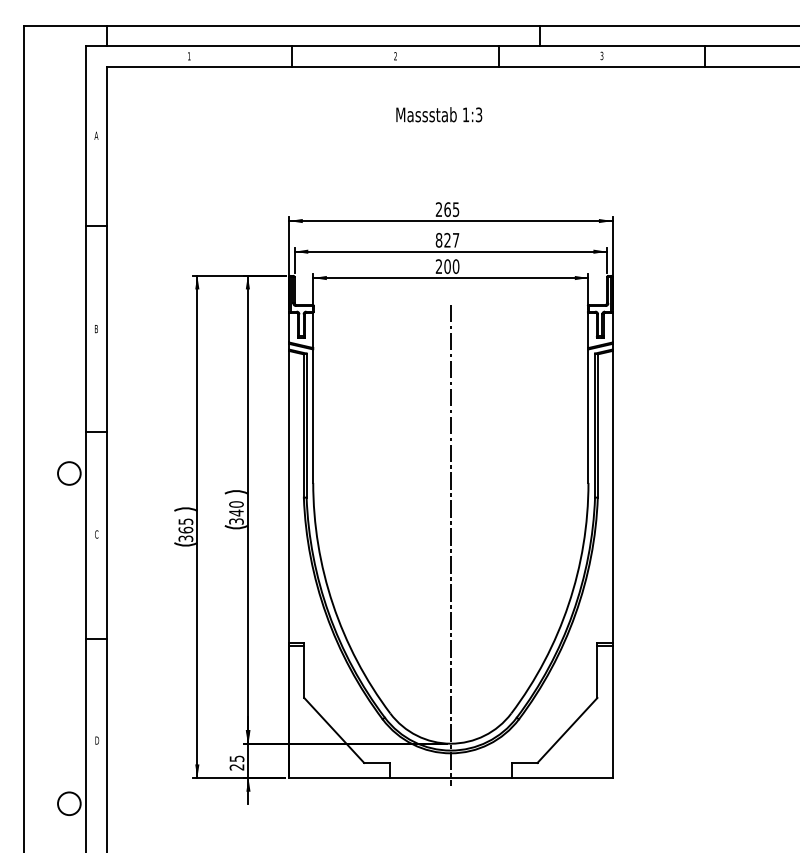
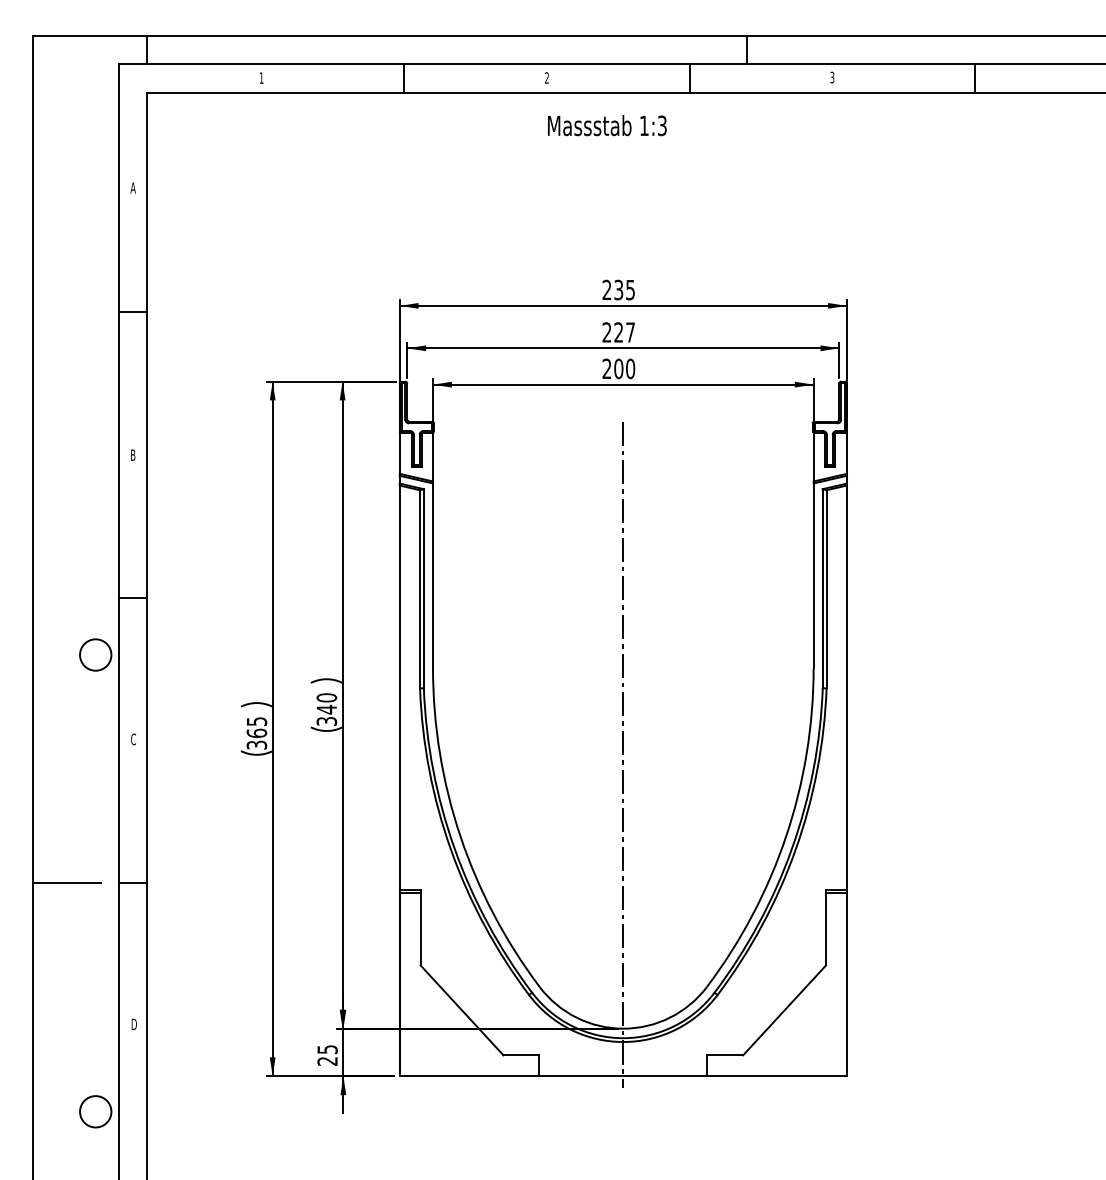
text: (439, 114) -> (607, 125), moved
text: (447, 209) -> (618, 289), 265 -> 235
text: (438, 240) -> (606, 332), 827 -> 227
line: (48, 638) -> (66, 883), added

